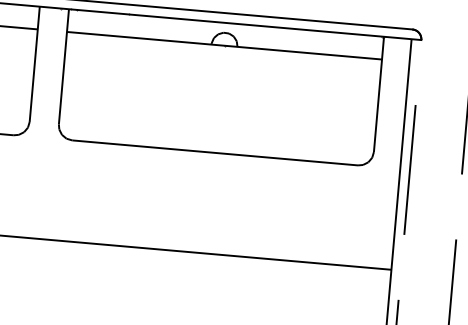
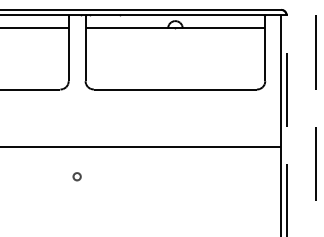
circle: (28, 289) -> (76, 176), added

